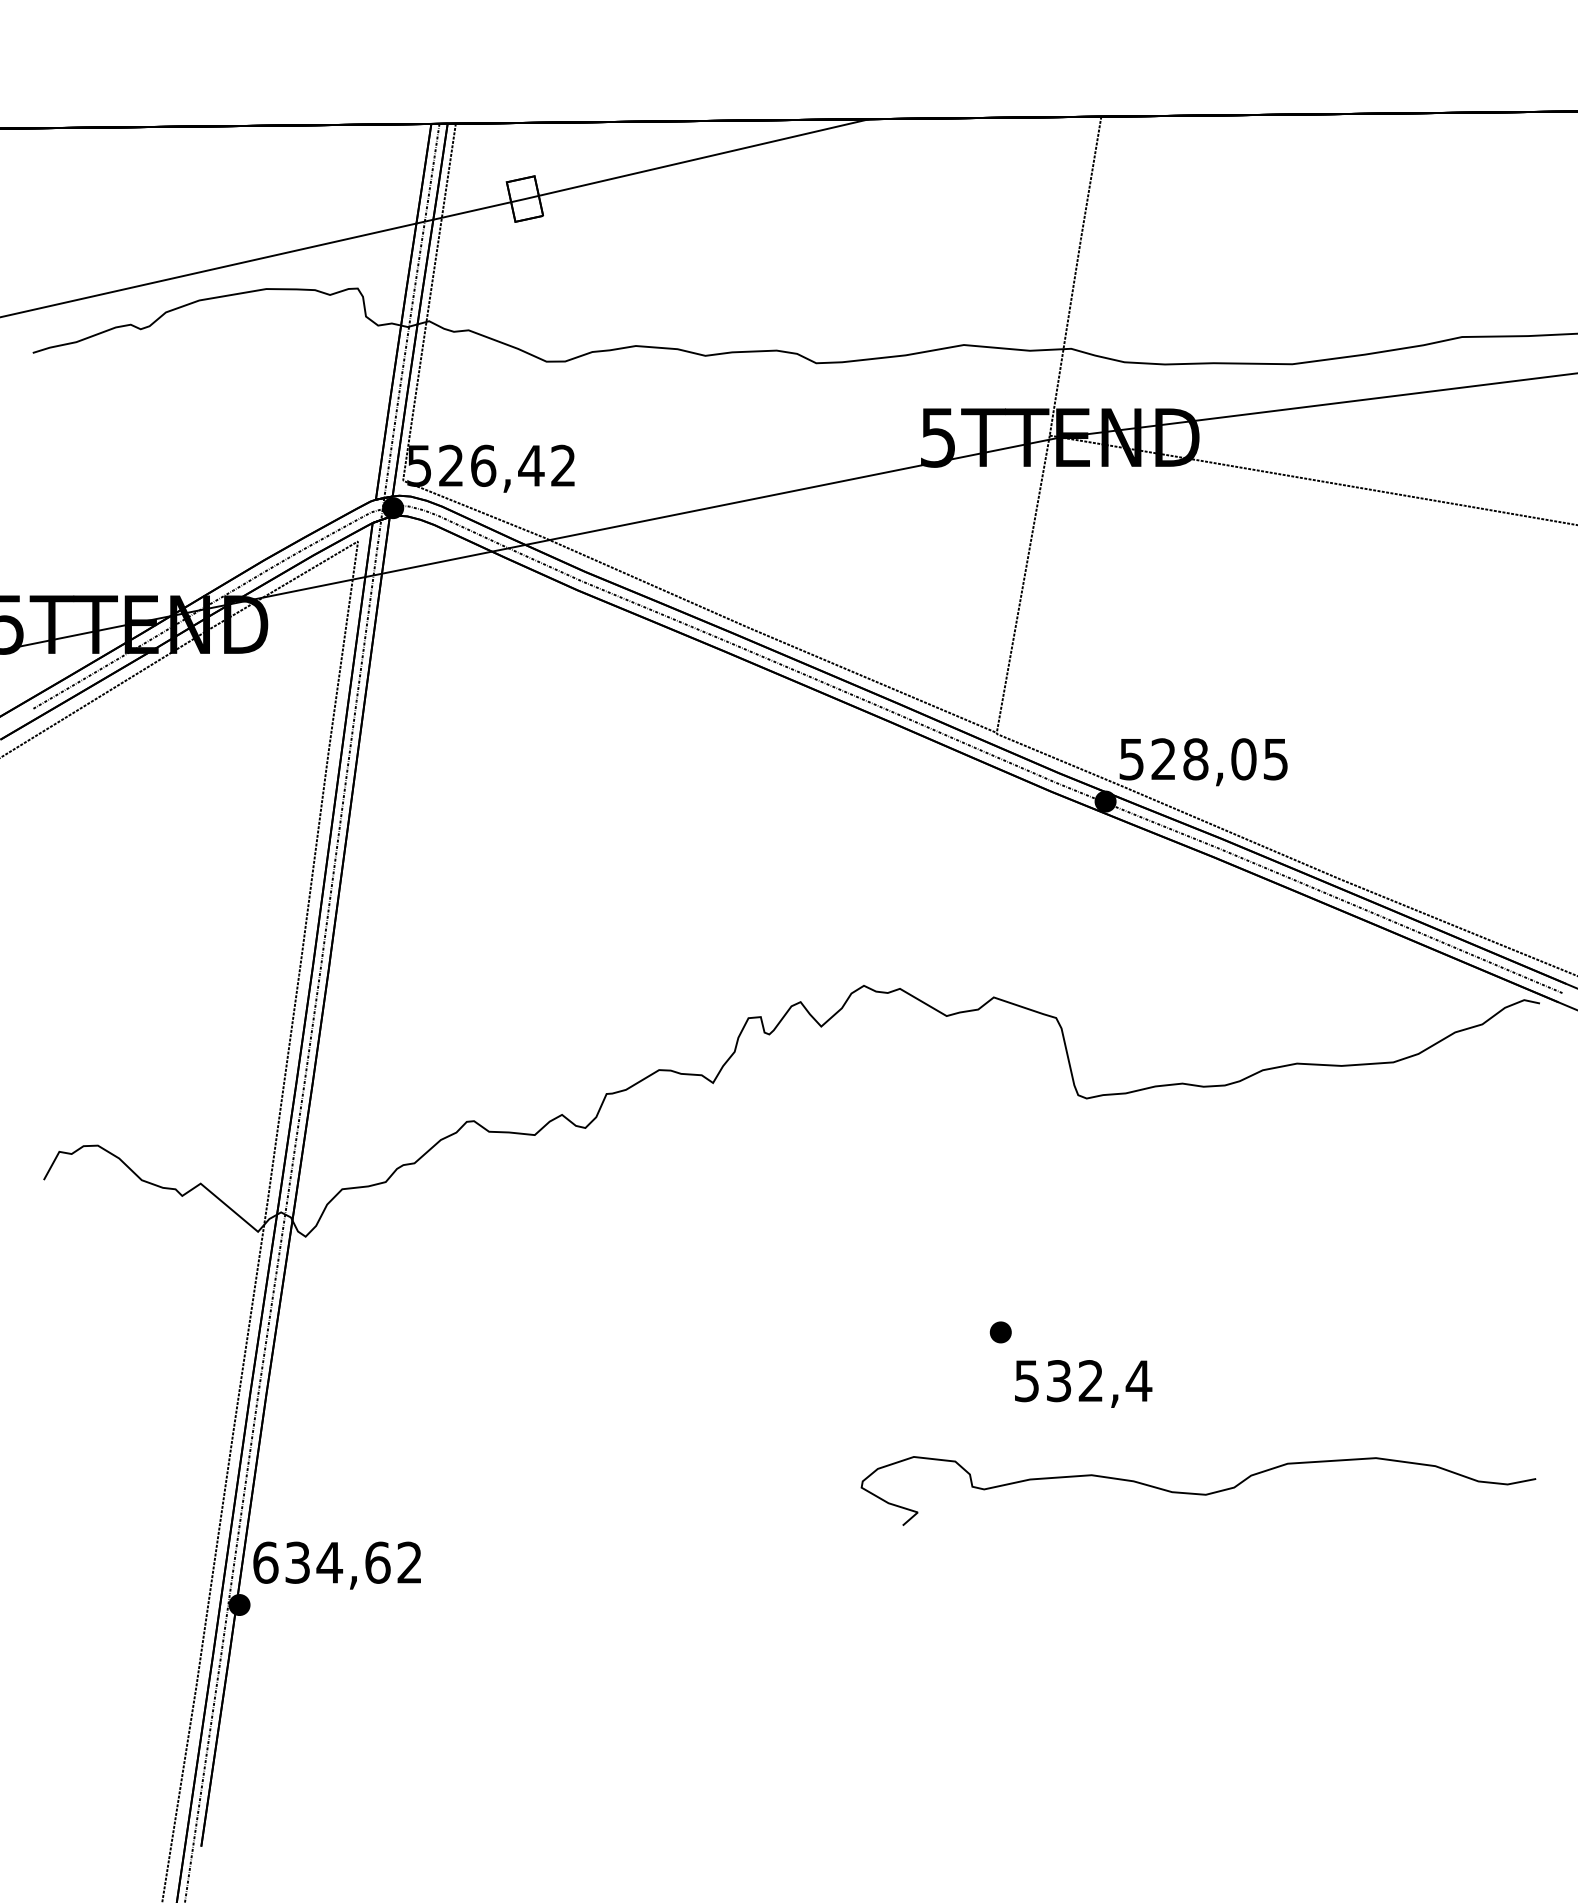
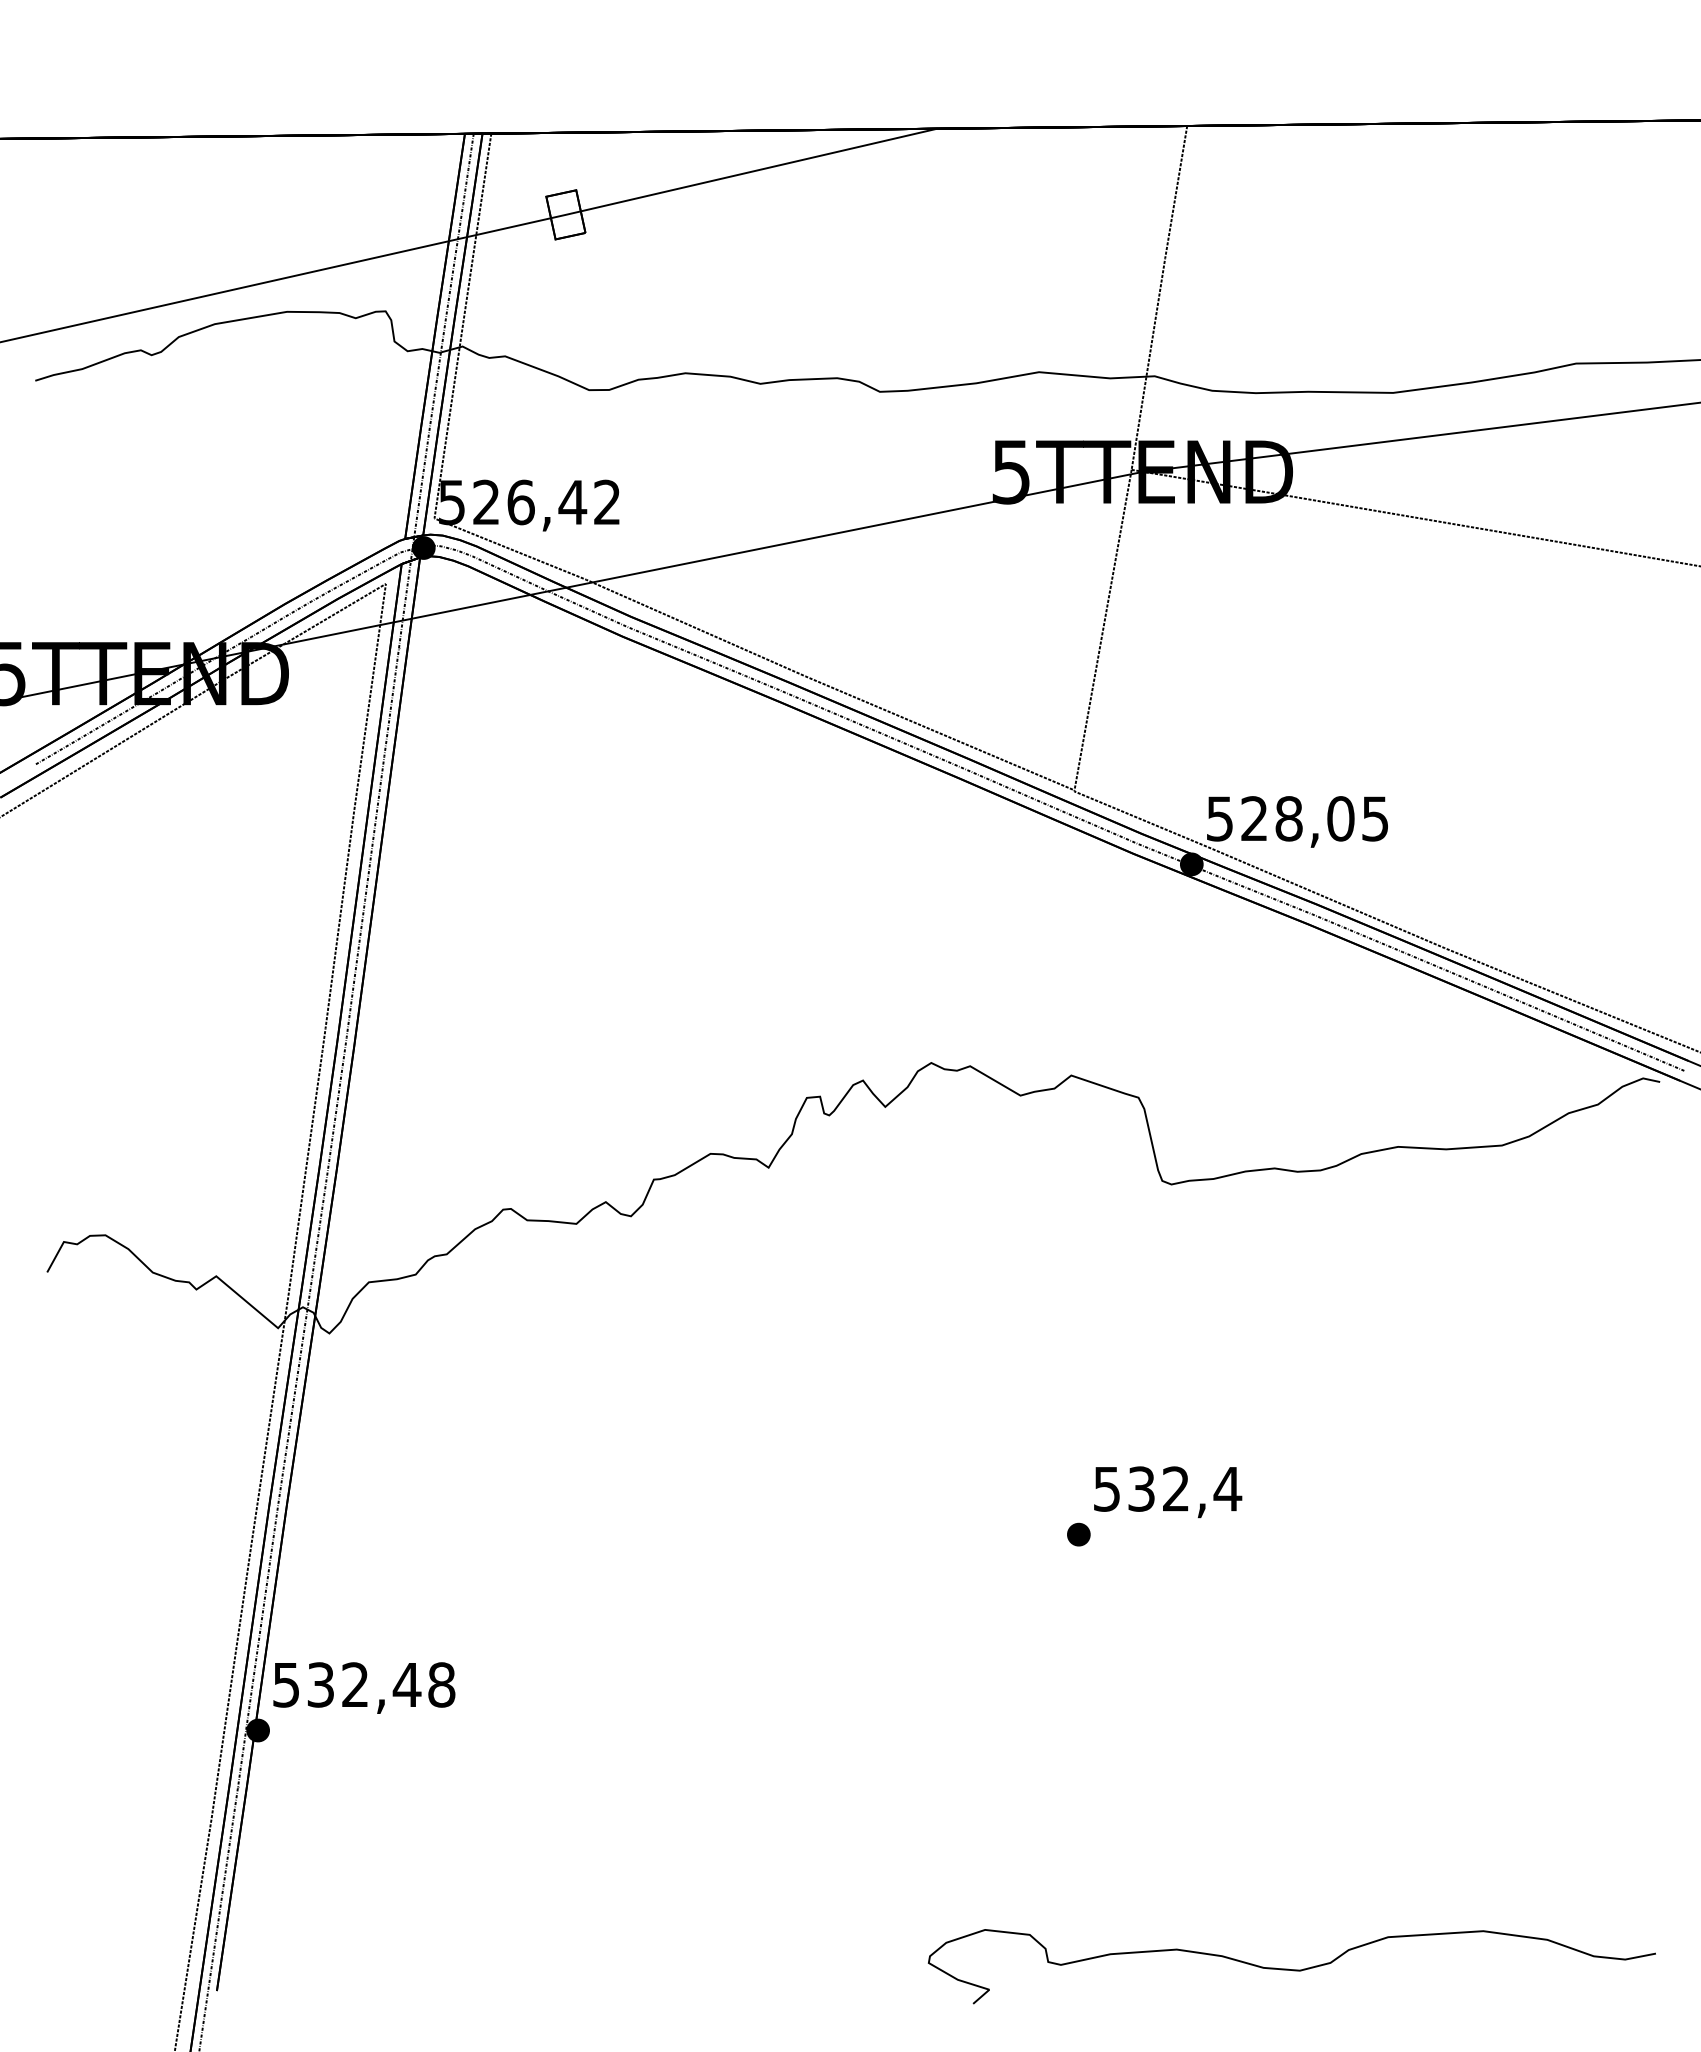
part: (1000, 1332) -> (1078, 1534), moved
curve: (1198, 1493) -> (1291, 1969), moved
text: (338, 1562) -> (364, 1684), 634,62 -> 532,48

